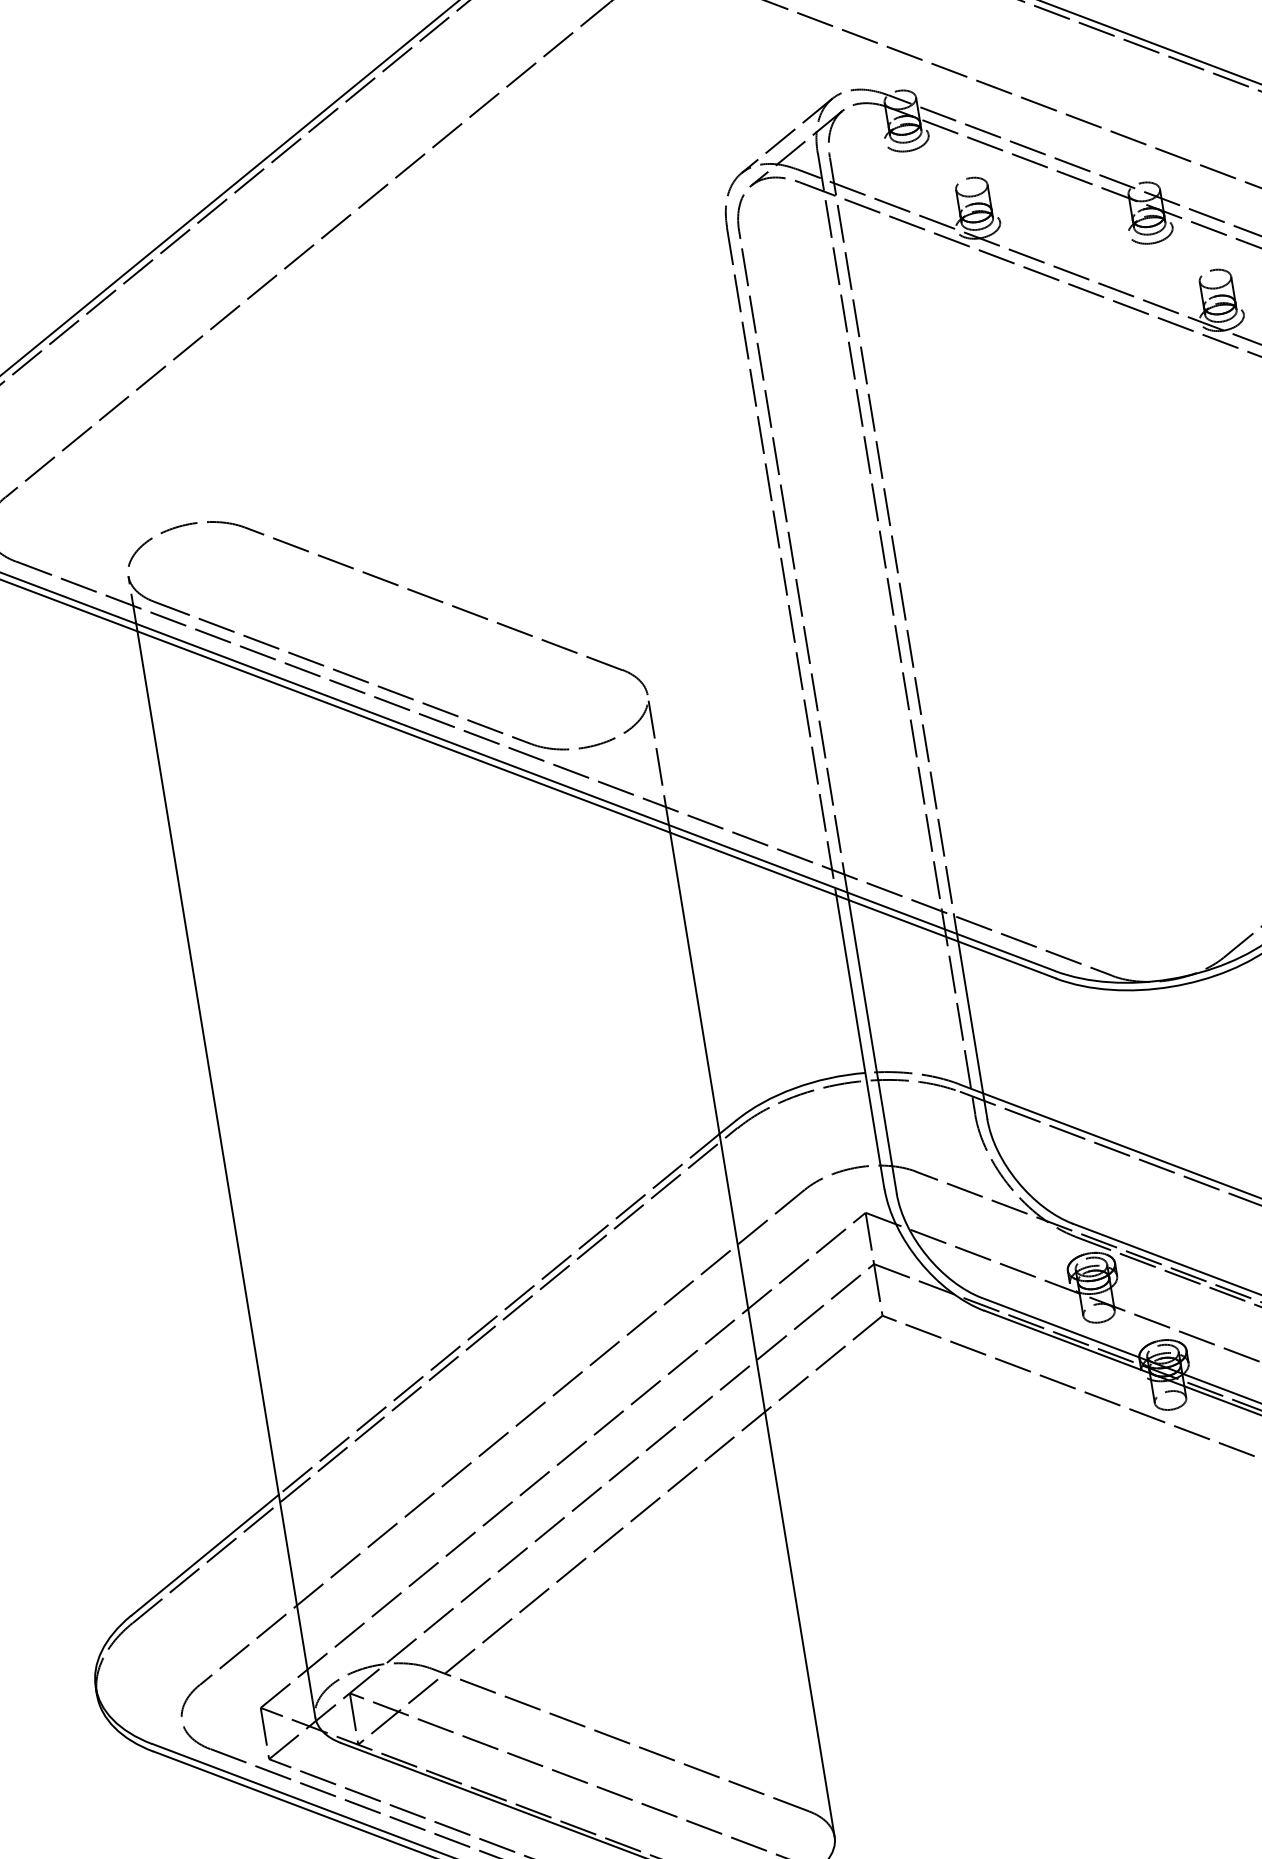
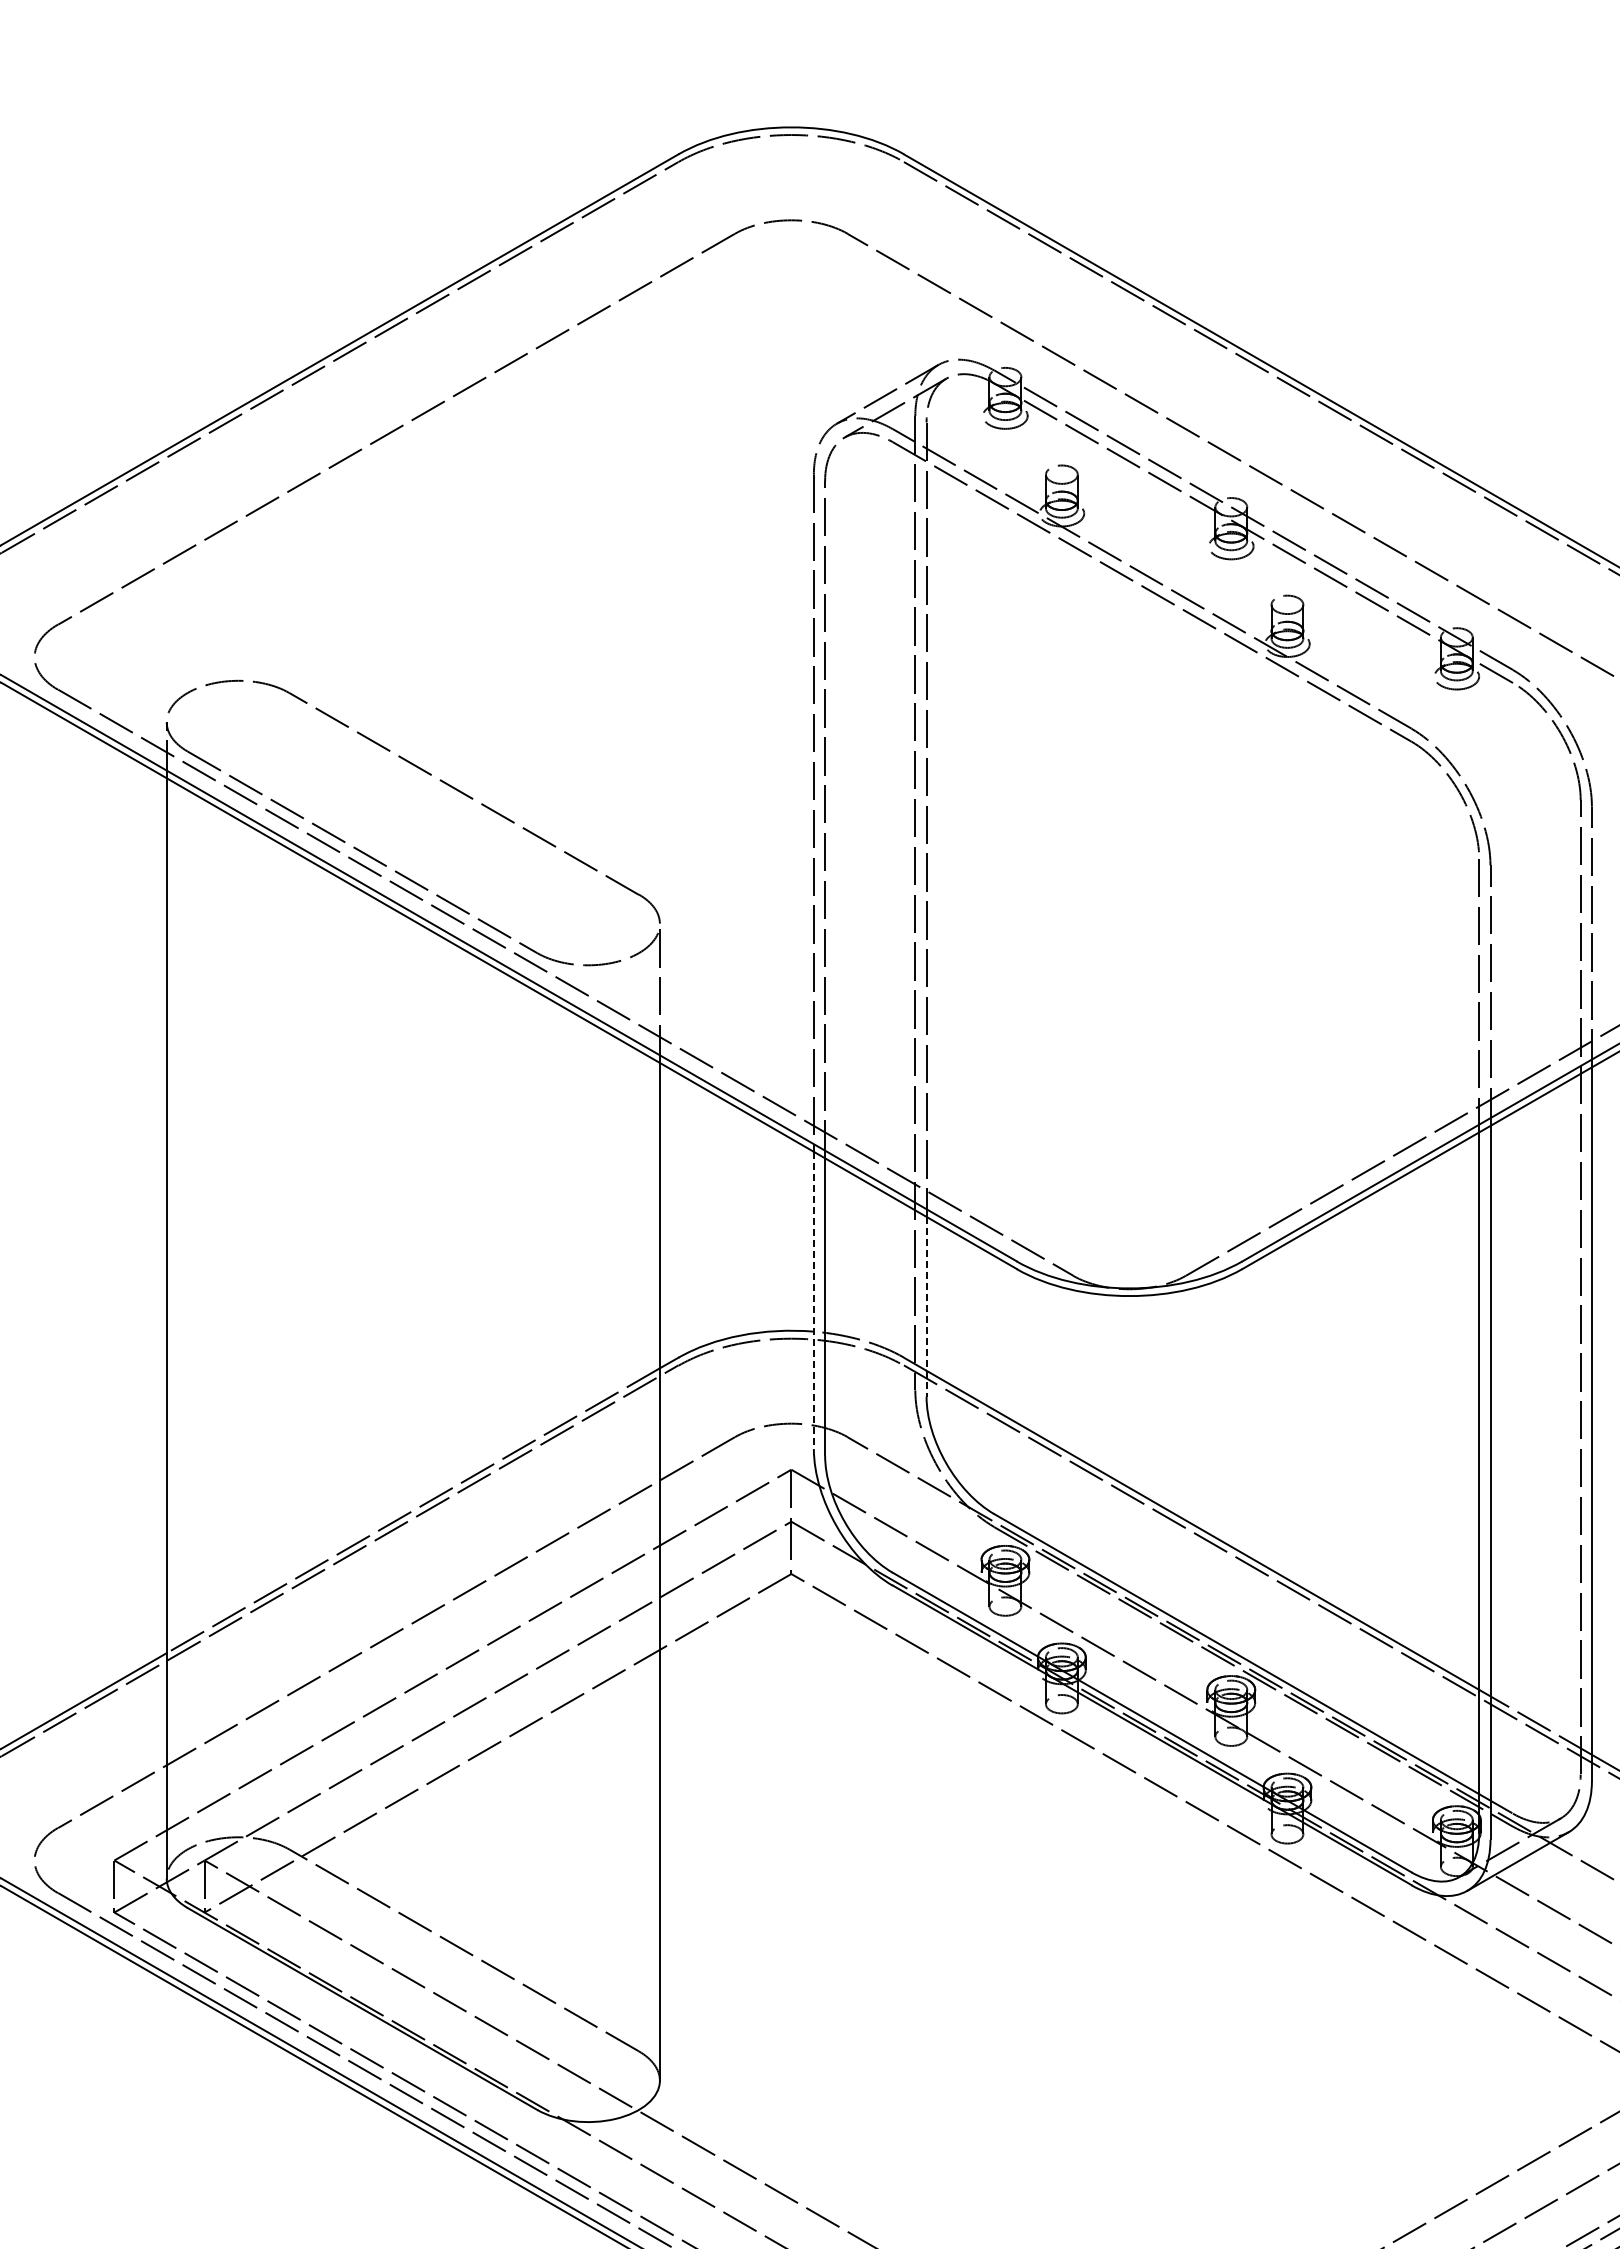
line: (972, 1029) -> (926, 1306), solid -> dashed
line: (860, 1042) -> (813, 1300), solid -> dashed

